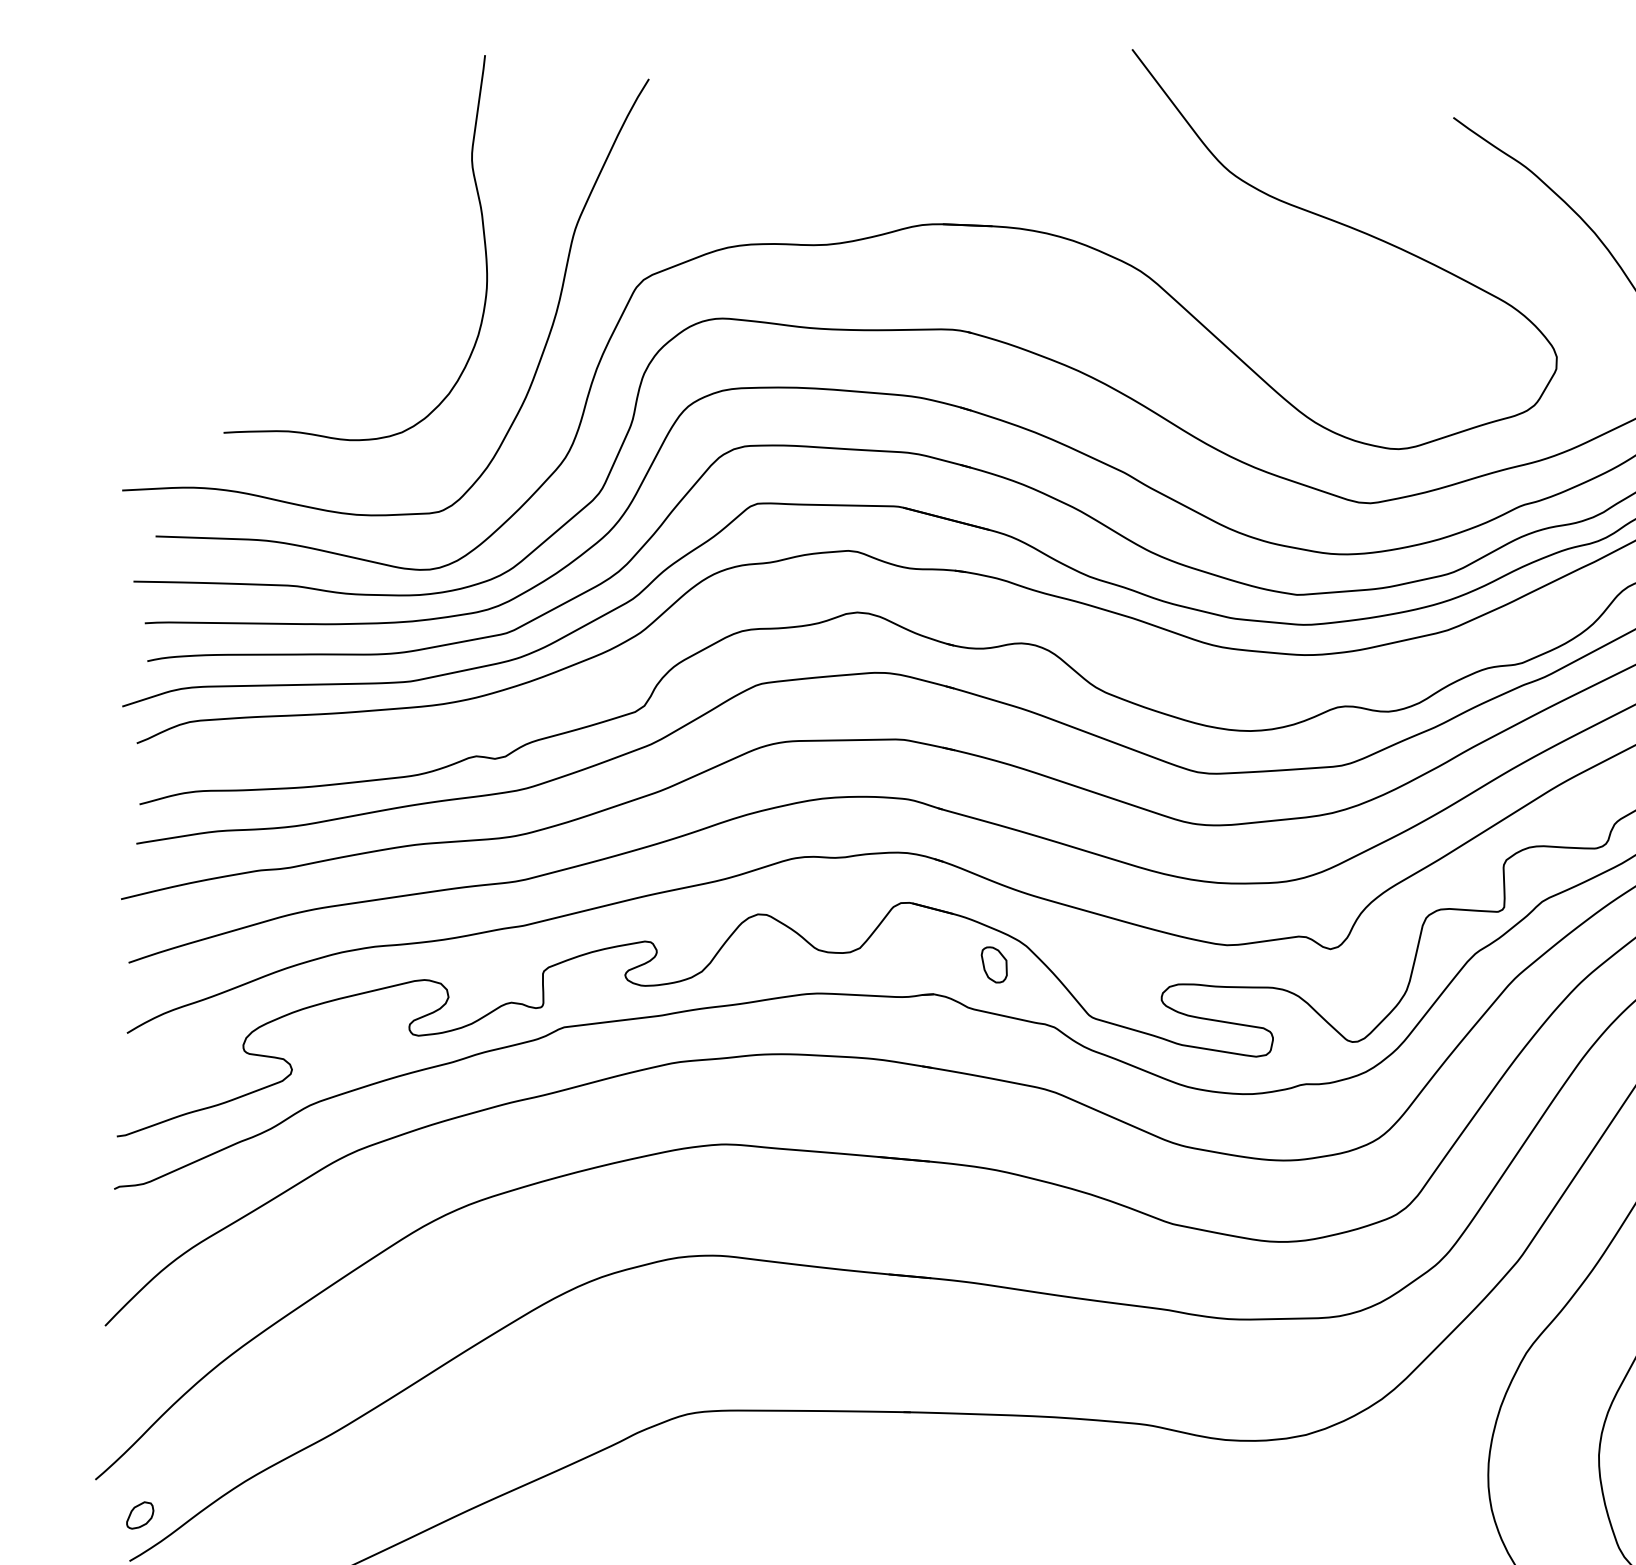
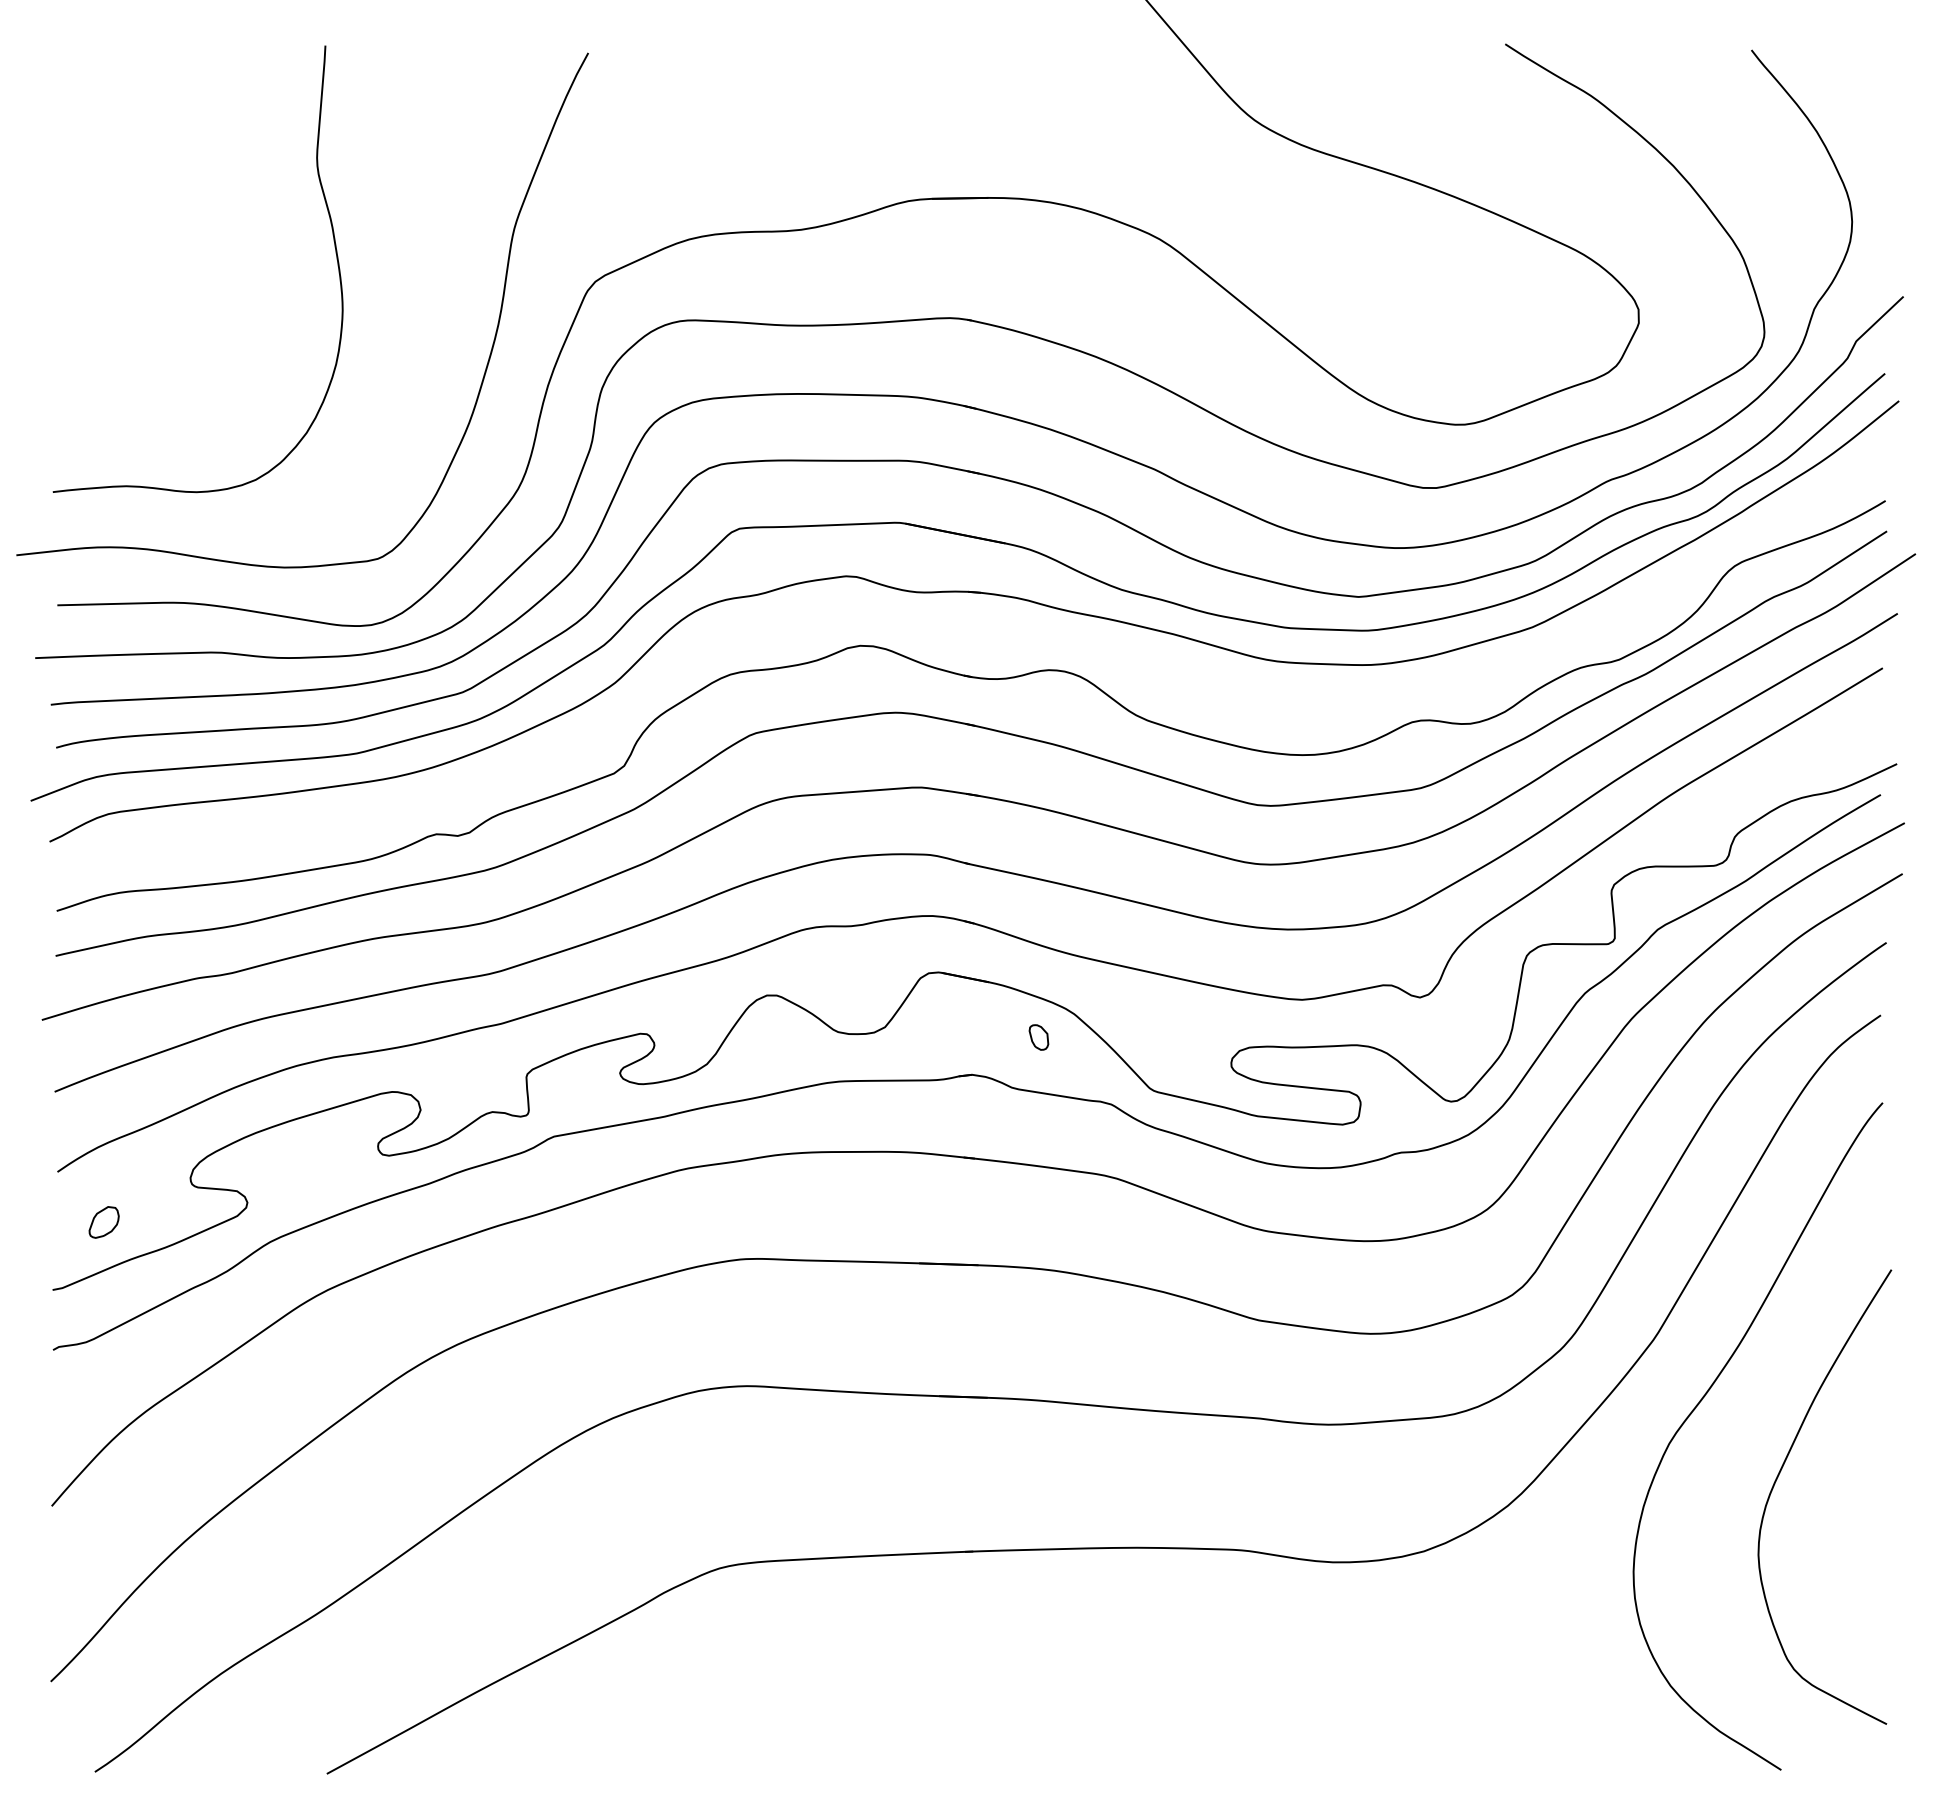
curve: (482, 232) -> (334, 247), moved
part: (993, 964) -> (1038, 1037), size x0.62
part: (139, 1515) -> (103, 1222), moved

